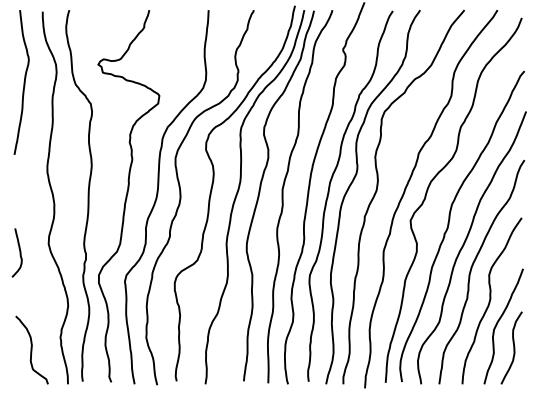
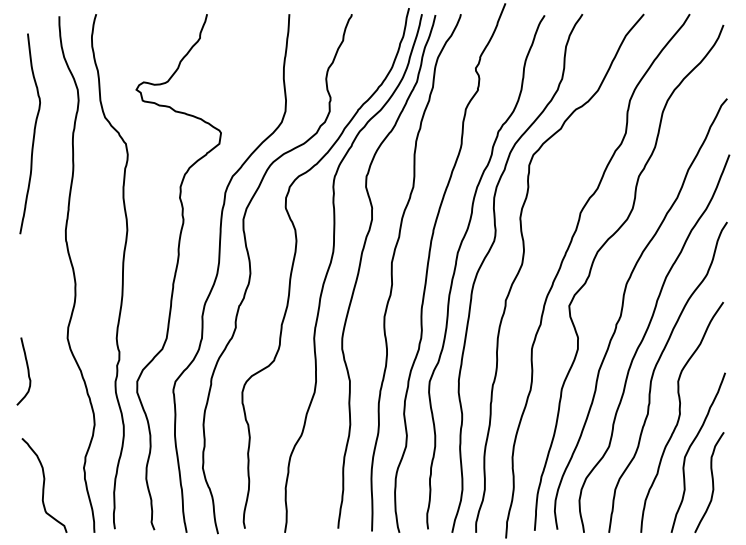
curve: (23, 82) -> (32, 133), moved
curve: (19, 252) -> (27, 370), moved

